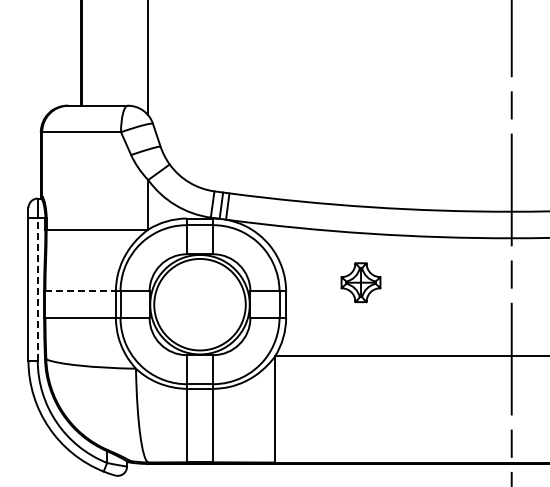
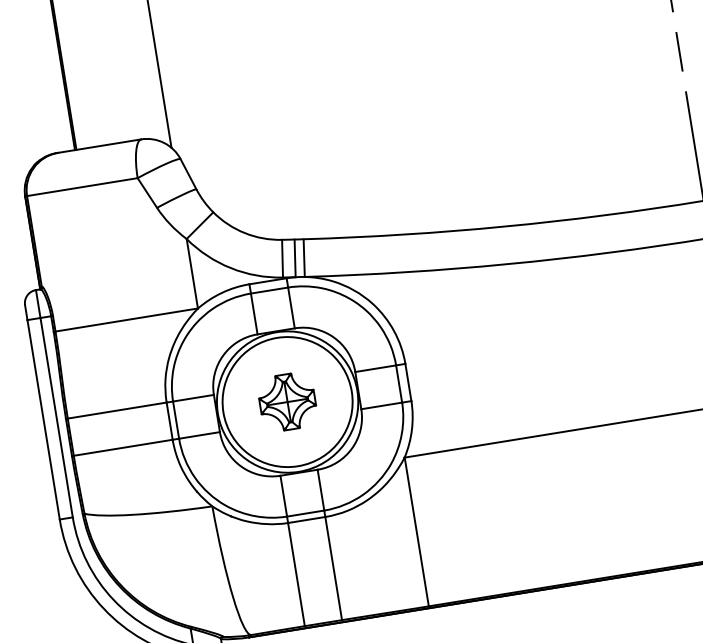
part: (360, 282) -> (286, 401), moved
line: (37, 289) -> (56, 417), dashed -> solid
line: (81, 291) -> (118, 410), dashed -> solid

